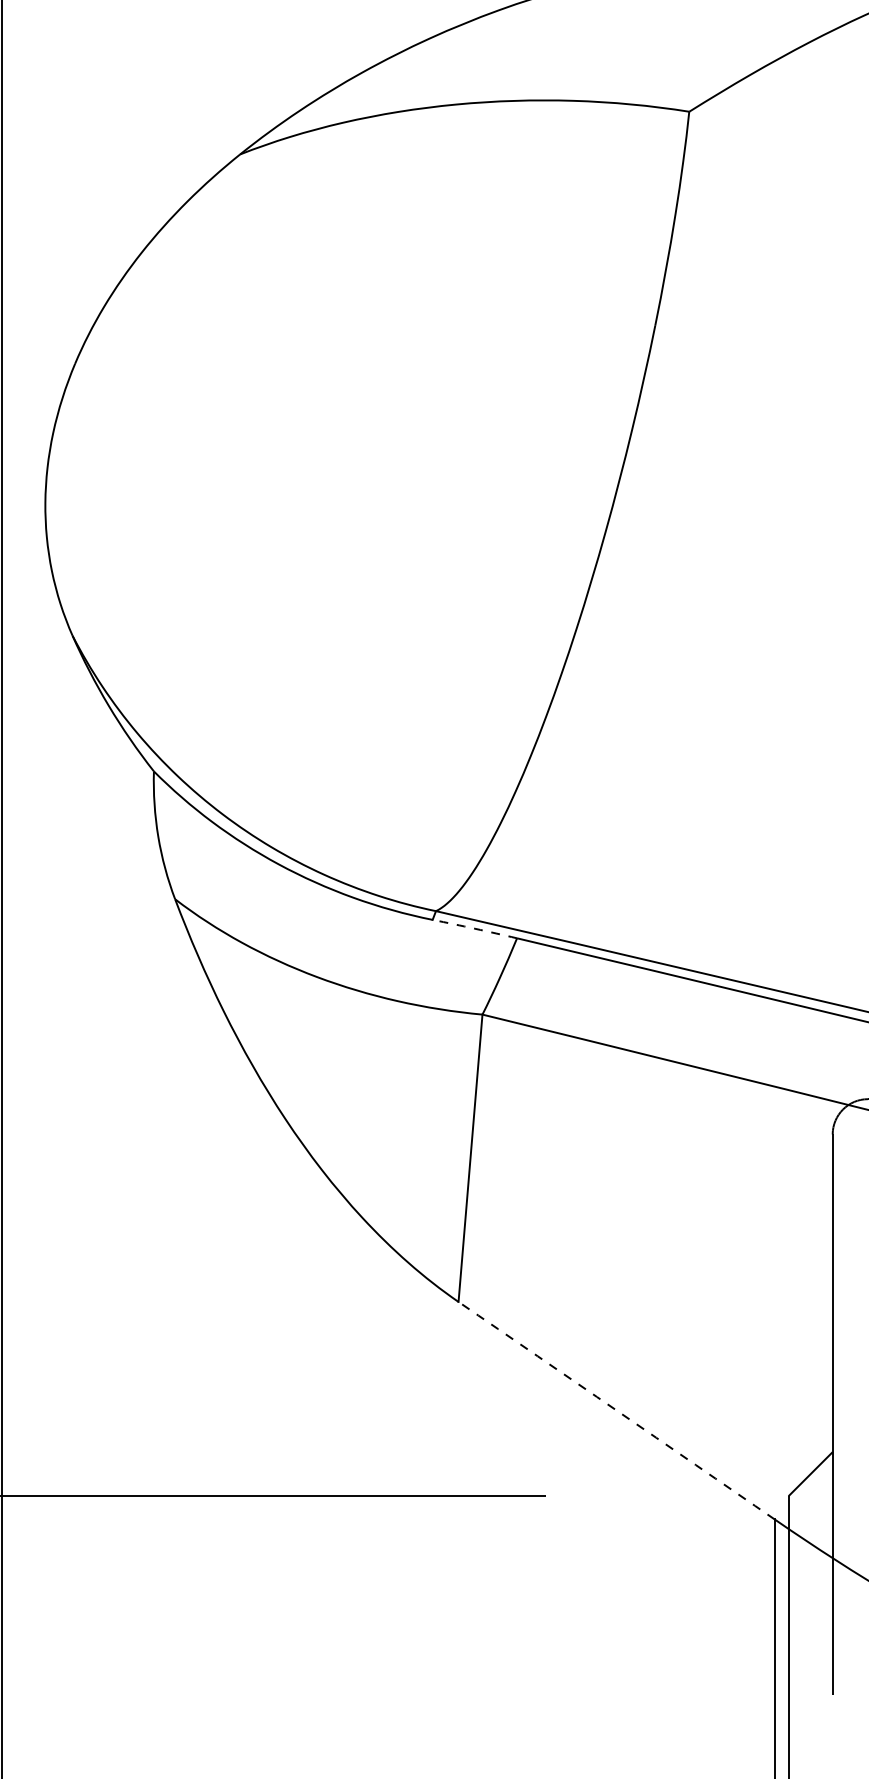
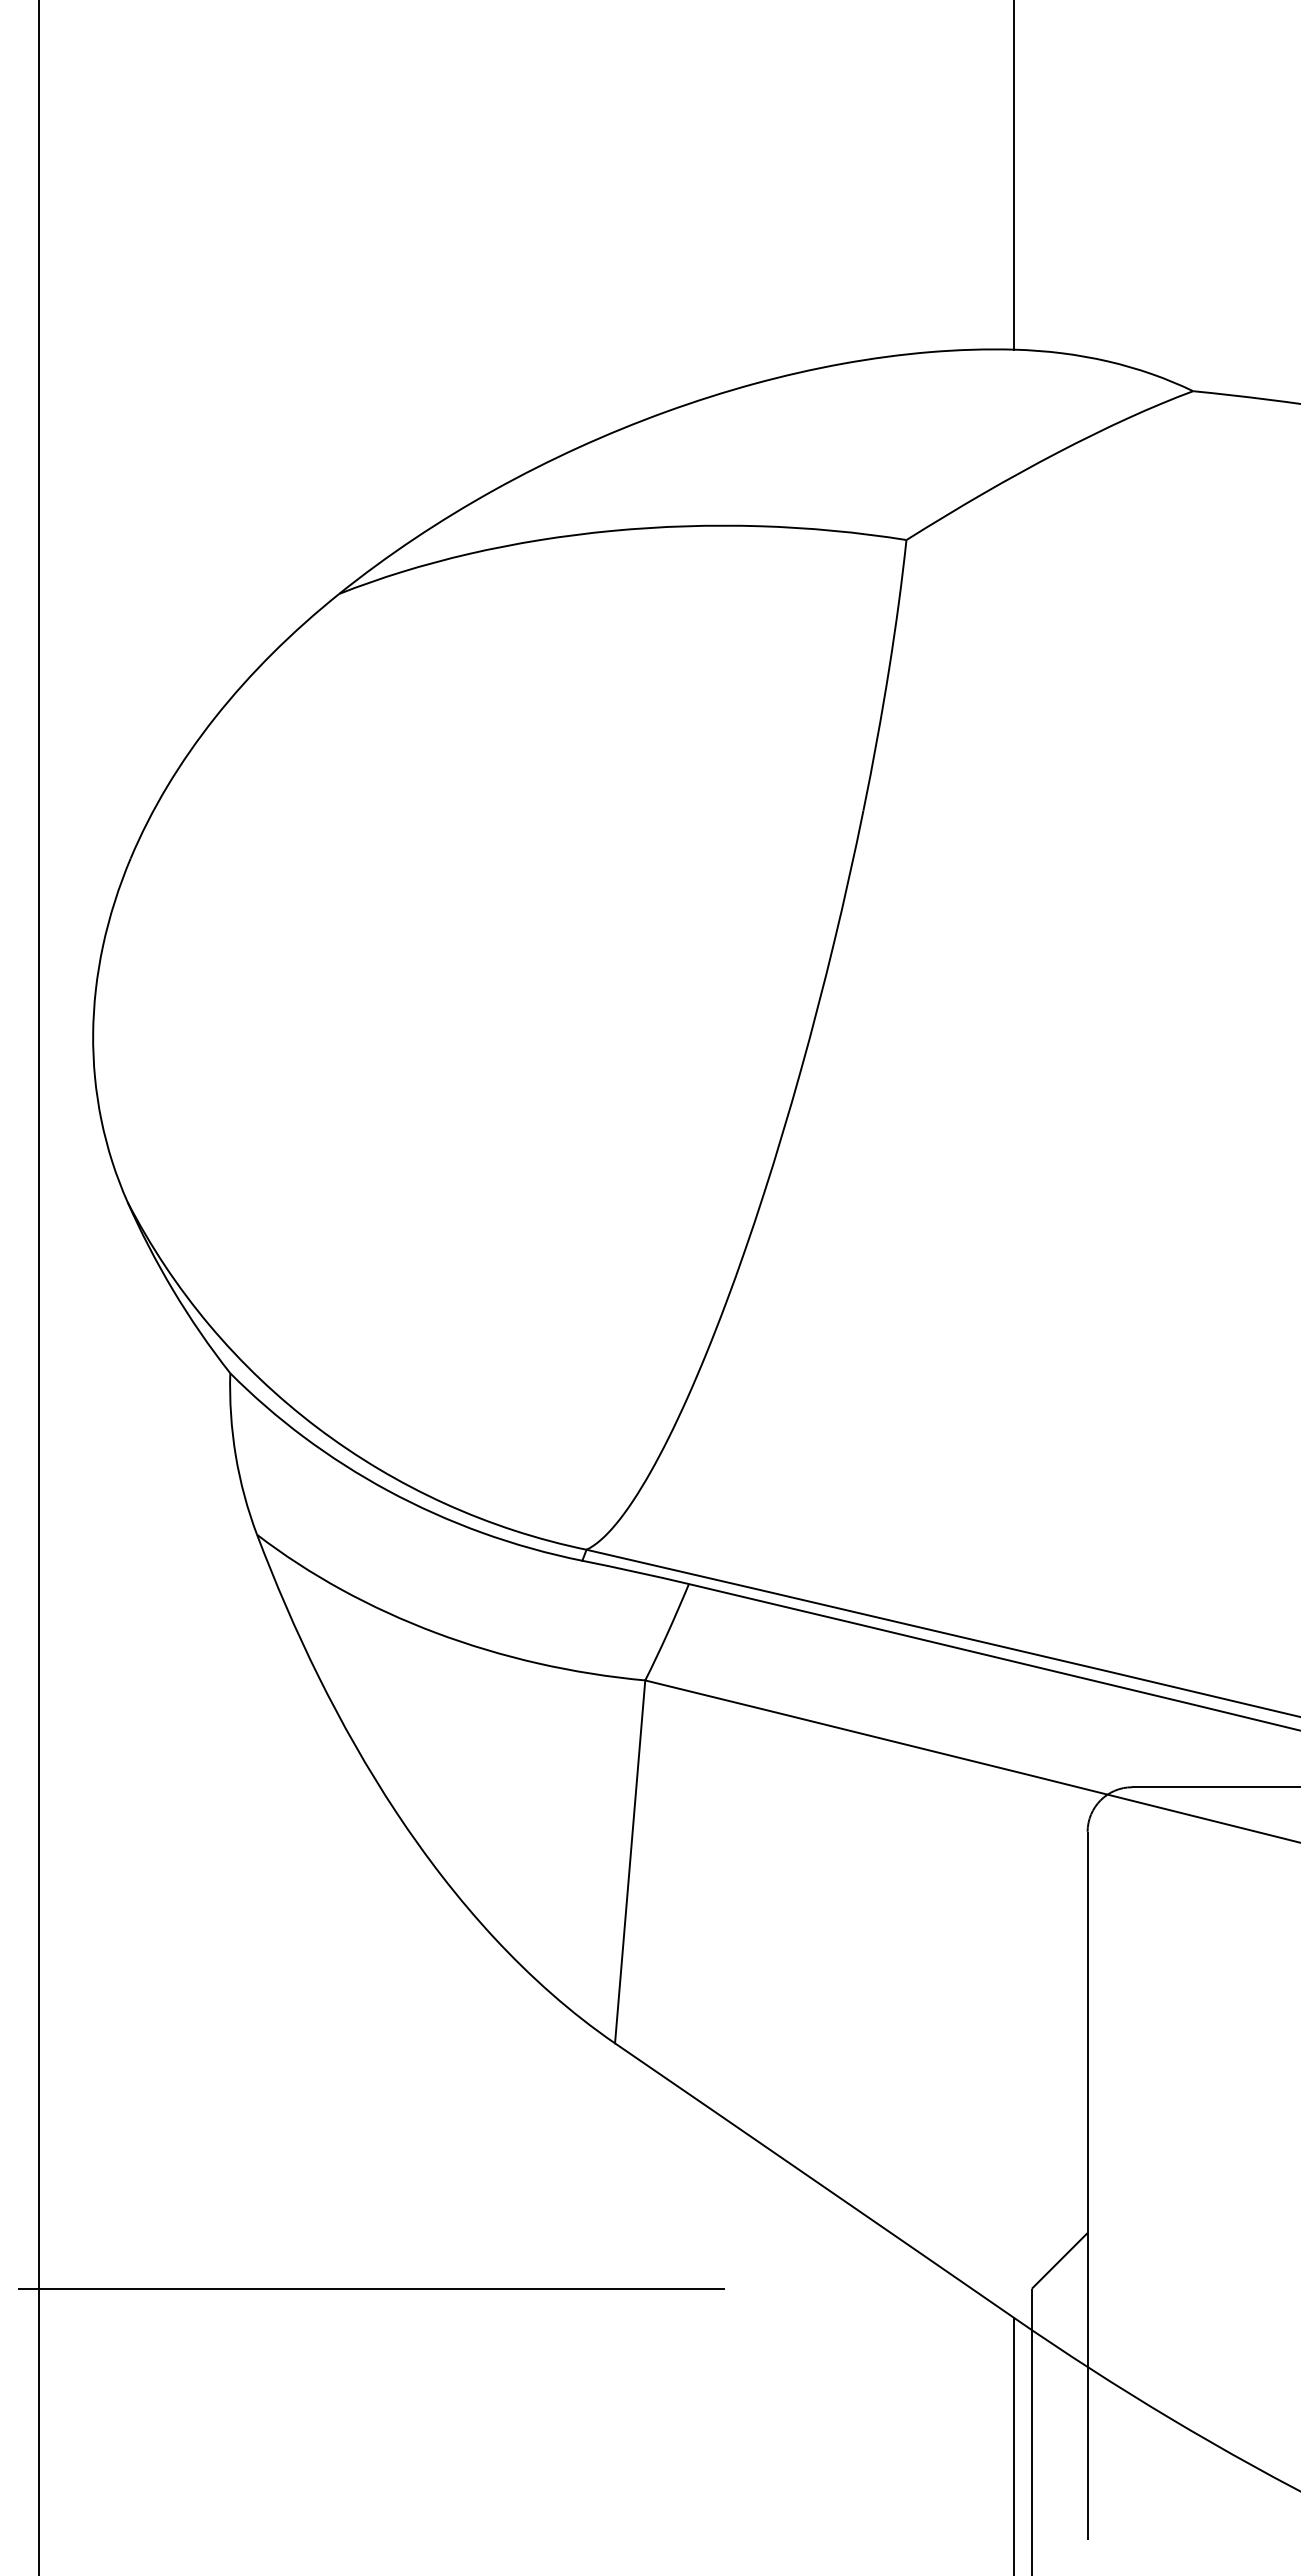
arc: (474, 928) -> (635, 1571), dashed -> solid
arc: (616, 1410) -> (814, 2180), dashed -> solid

